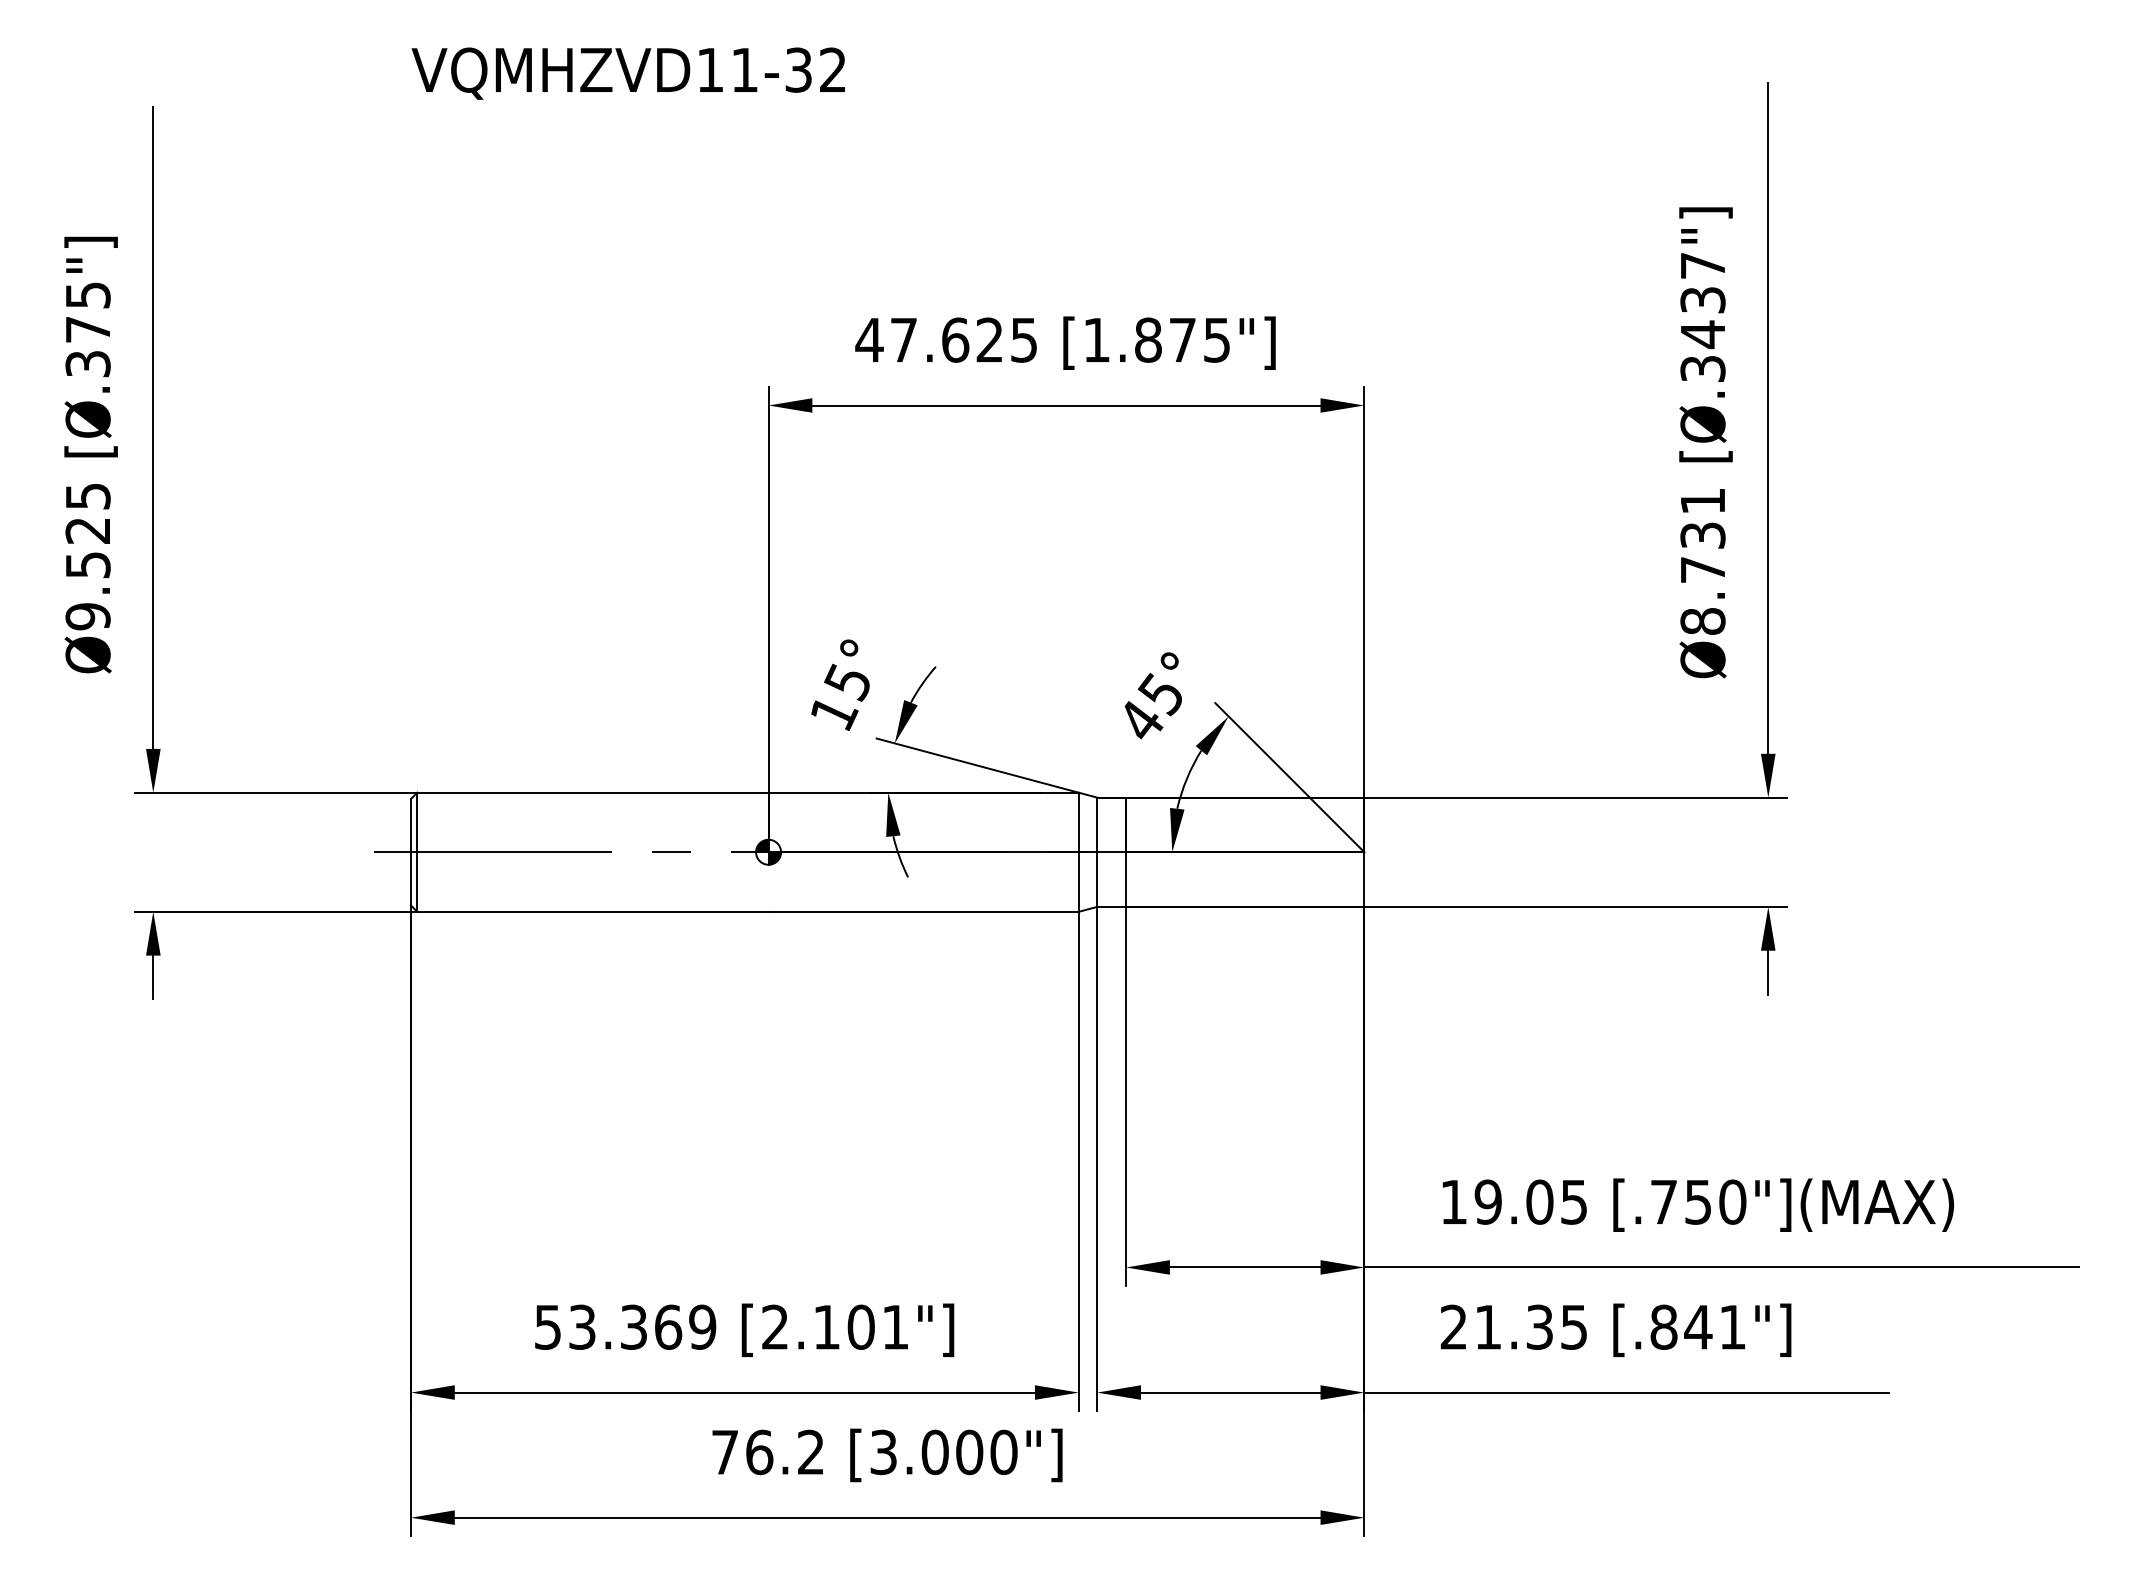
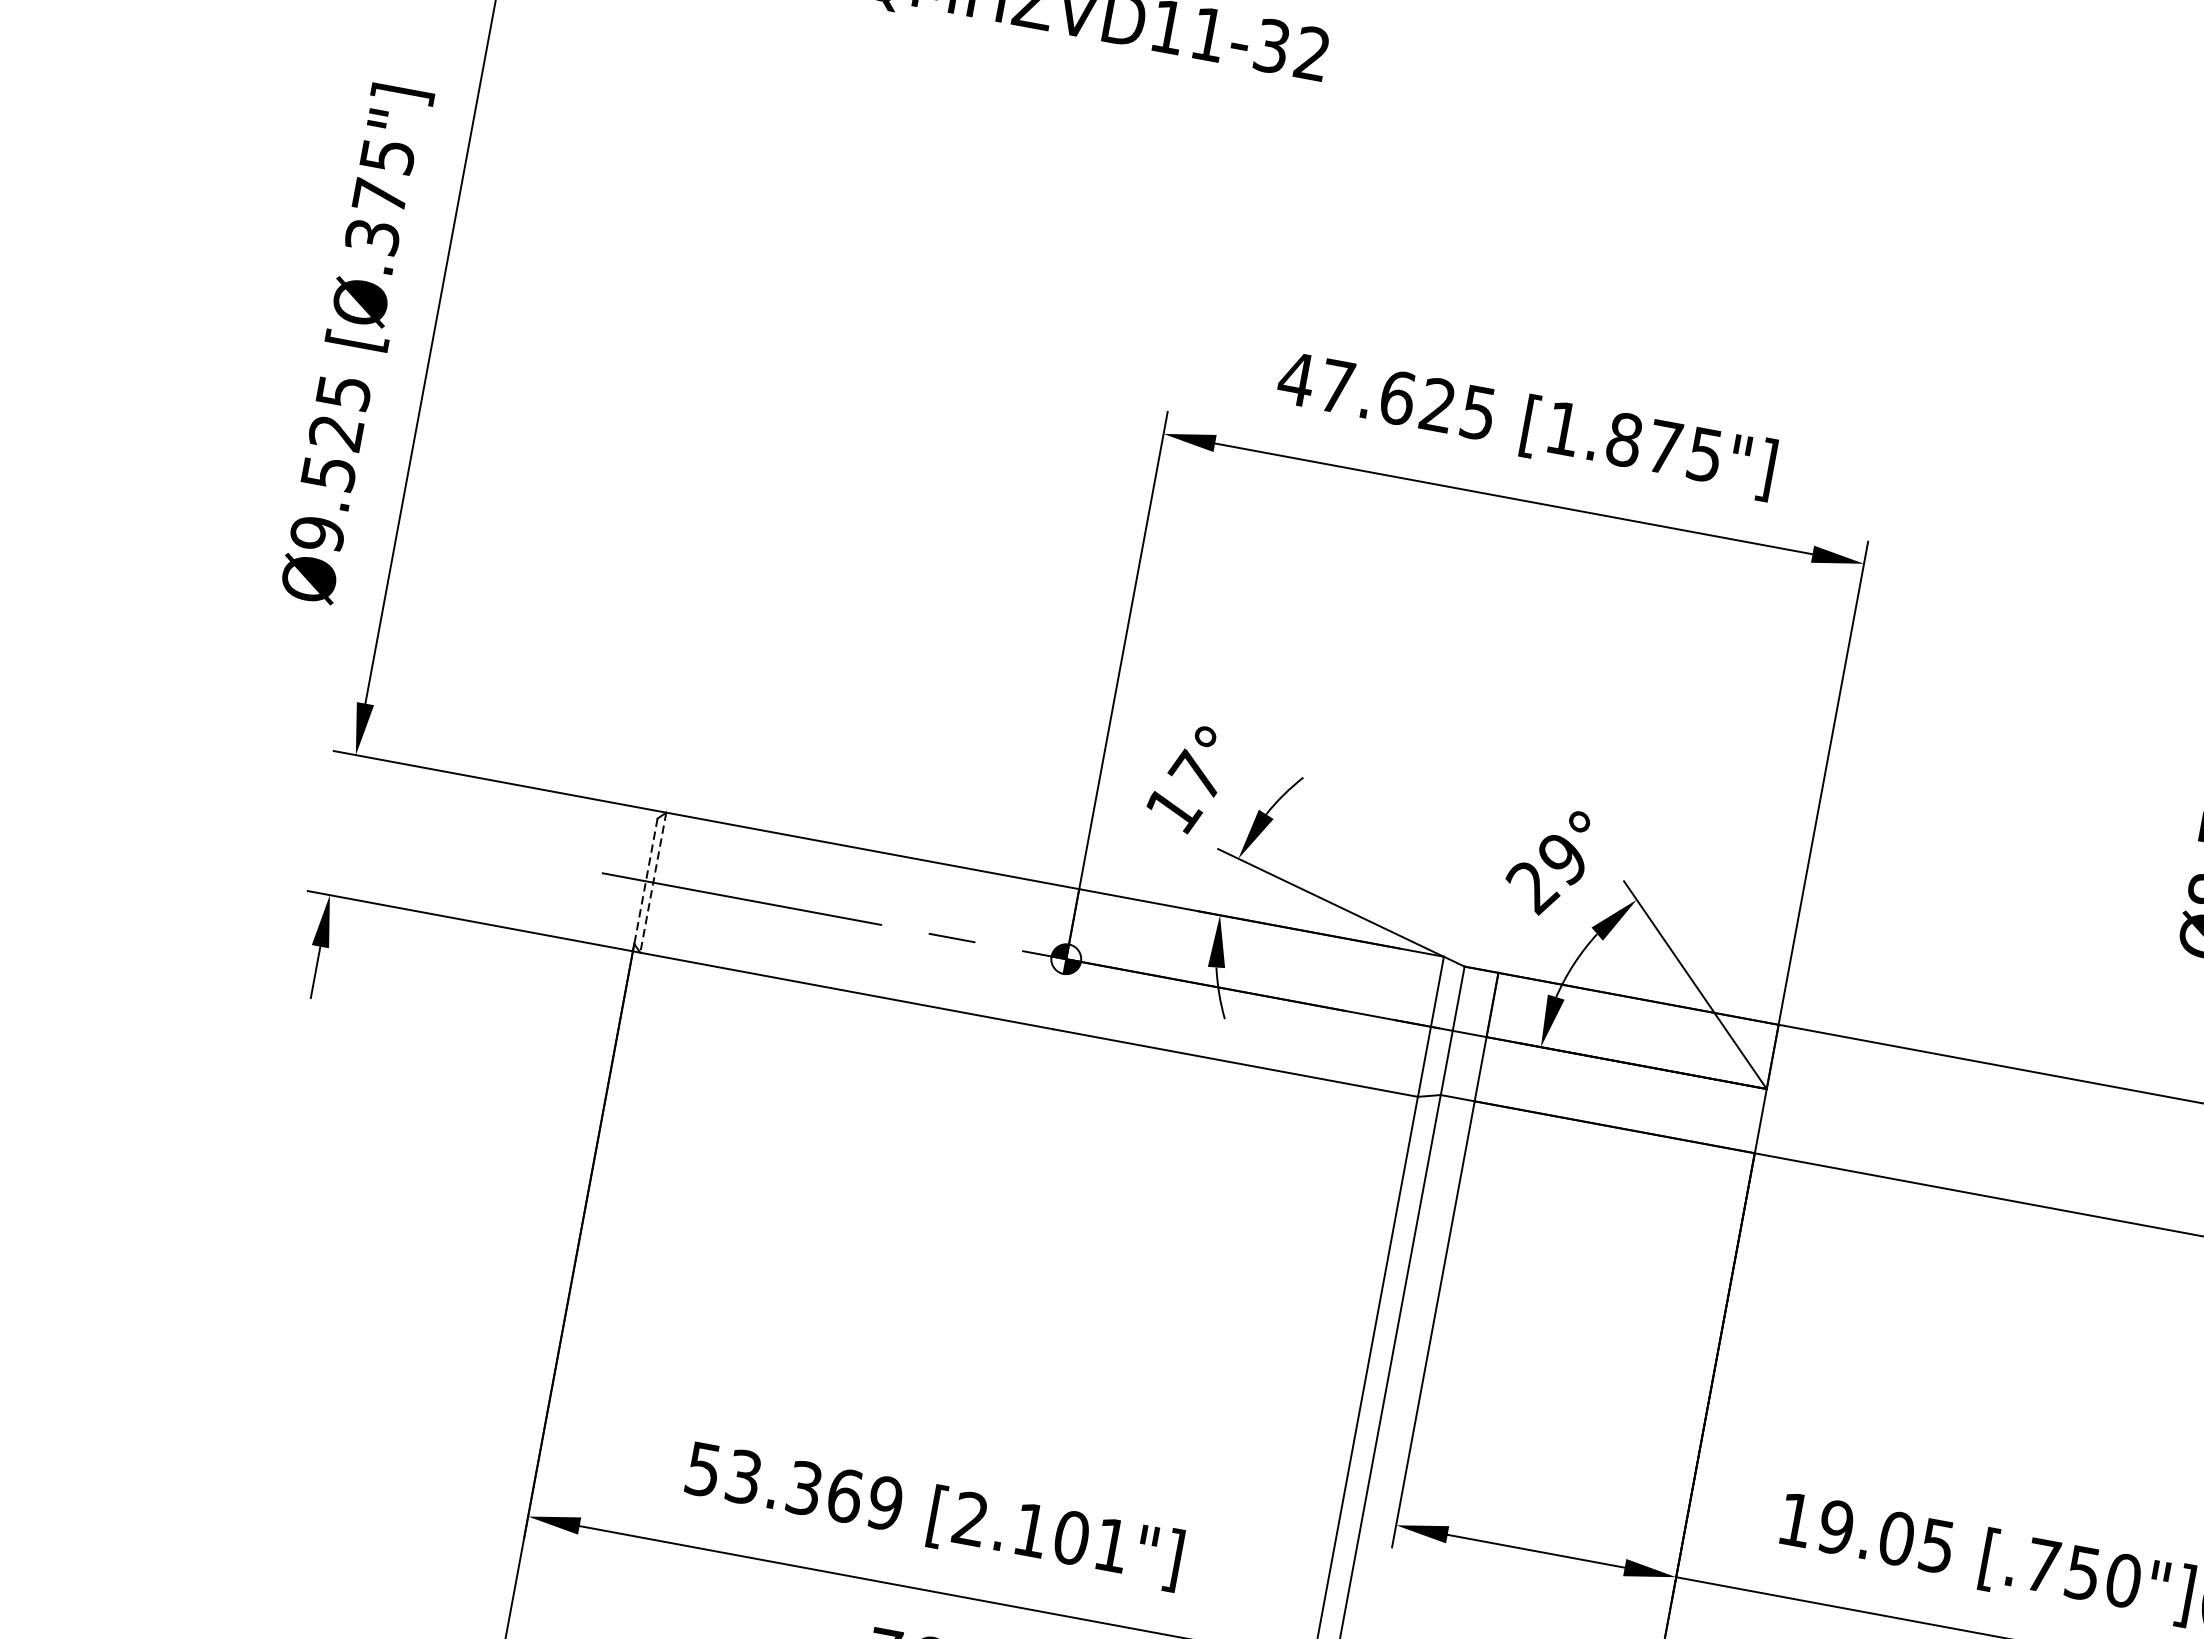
text: (846, 681) -> (1195, 775), 15° -> 17°
text: (1149, 708) -> (1545, 873), 45° -> 29°
line: (411, 852) -> (646, 881), solid -> dashed
line: (417, 852) -> (653, 882), solid -> dashed

